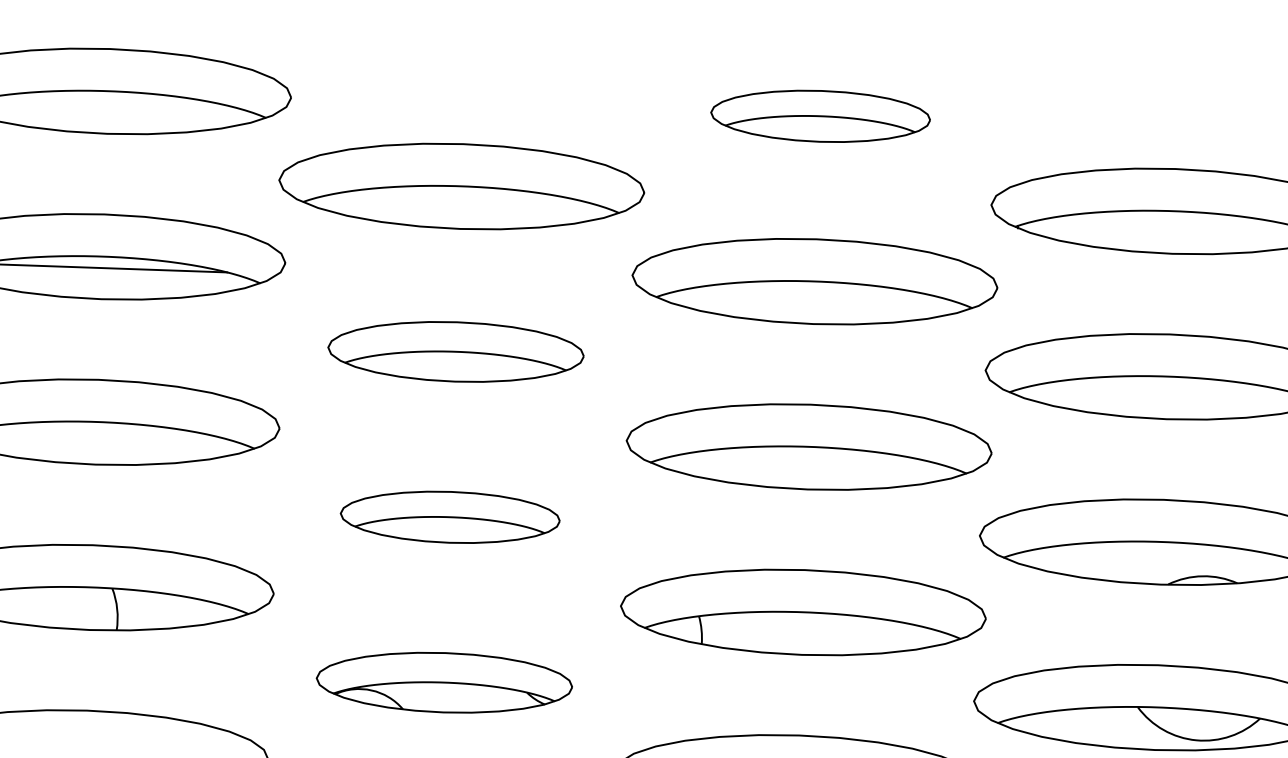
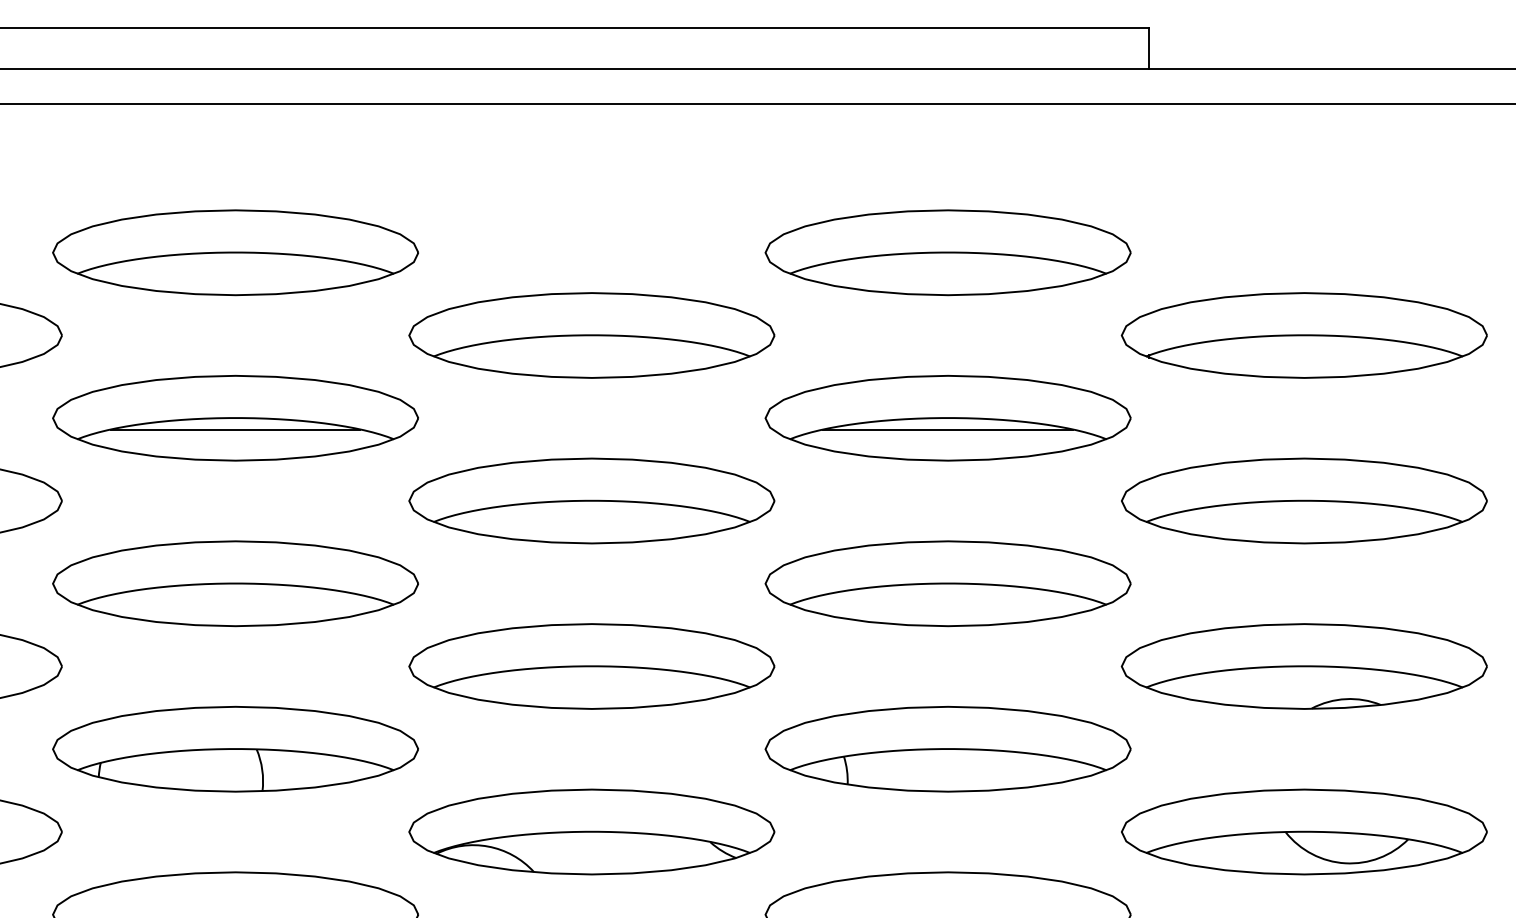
part: (820, 116) -> (947, 252), size x1.67
line: (814, 292) -> (948, 429), added
part: (455, 351) -> (591, 500), size x1.43
part: (449, 517) -> (591, 666), size x1.67
part: (444, 682) -> (591, 831), size x1.43

